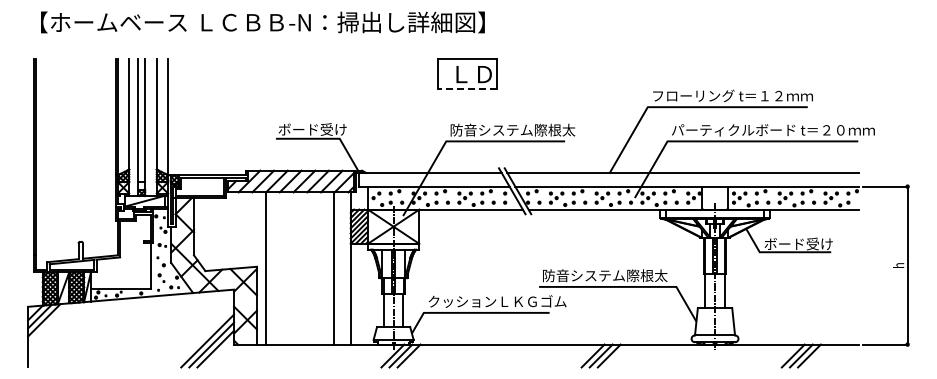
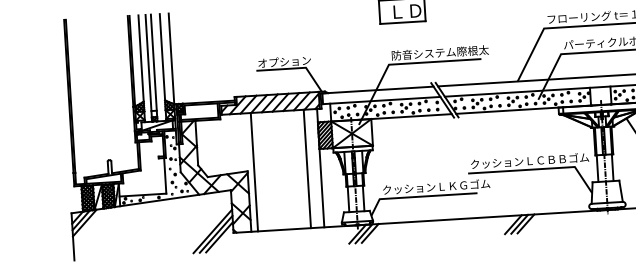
line: (467, 88) -> (402, 22), dashed -> solid
text: (312, 129) -> (284, 61), ボード受け -> オプション
text: (619, 275) -> (530, 160), 防音システム際根太 -> クッションＬＣＢＢゴム

